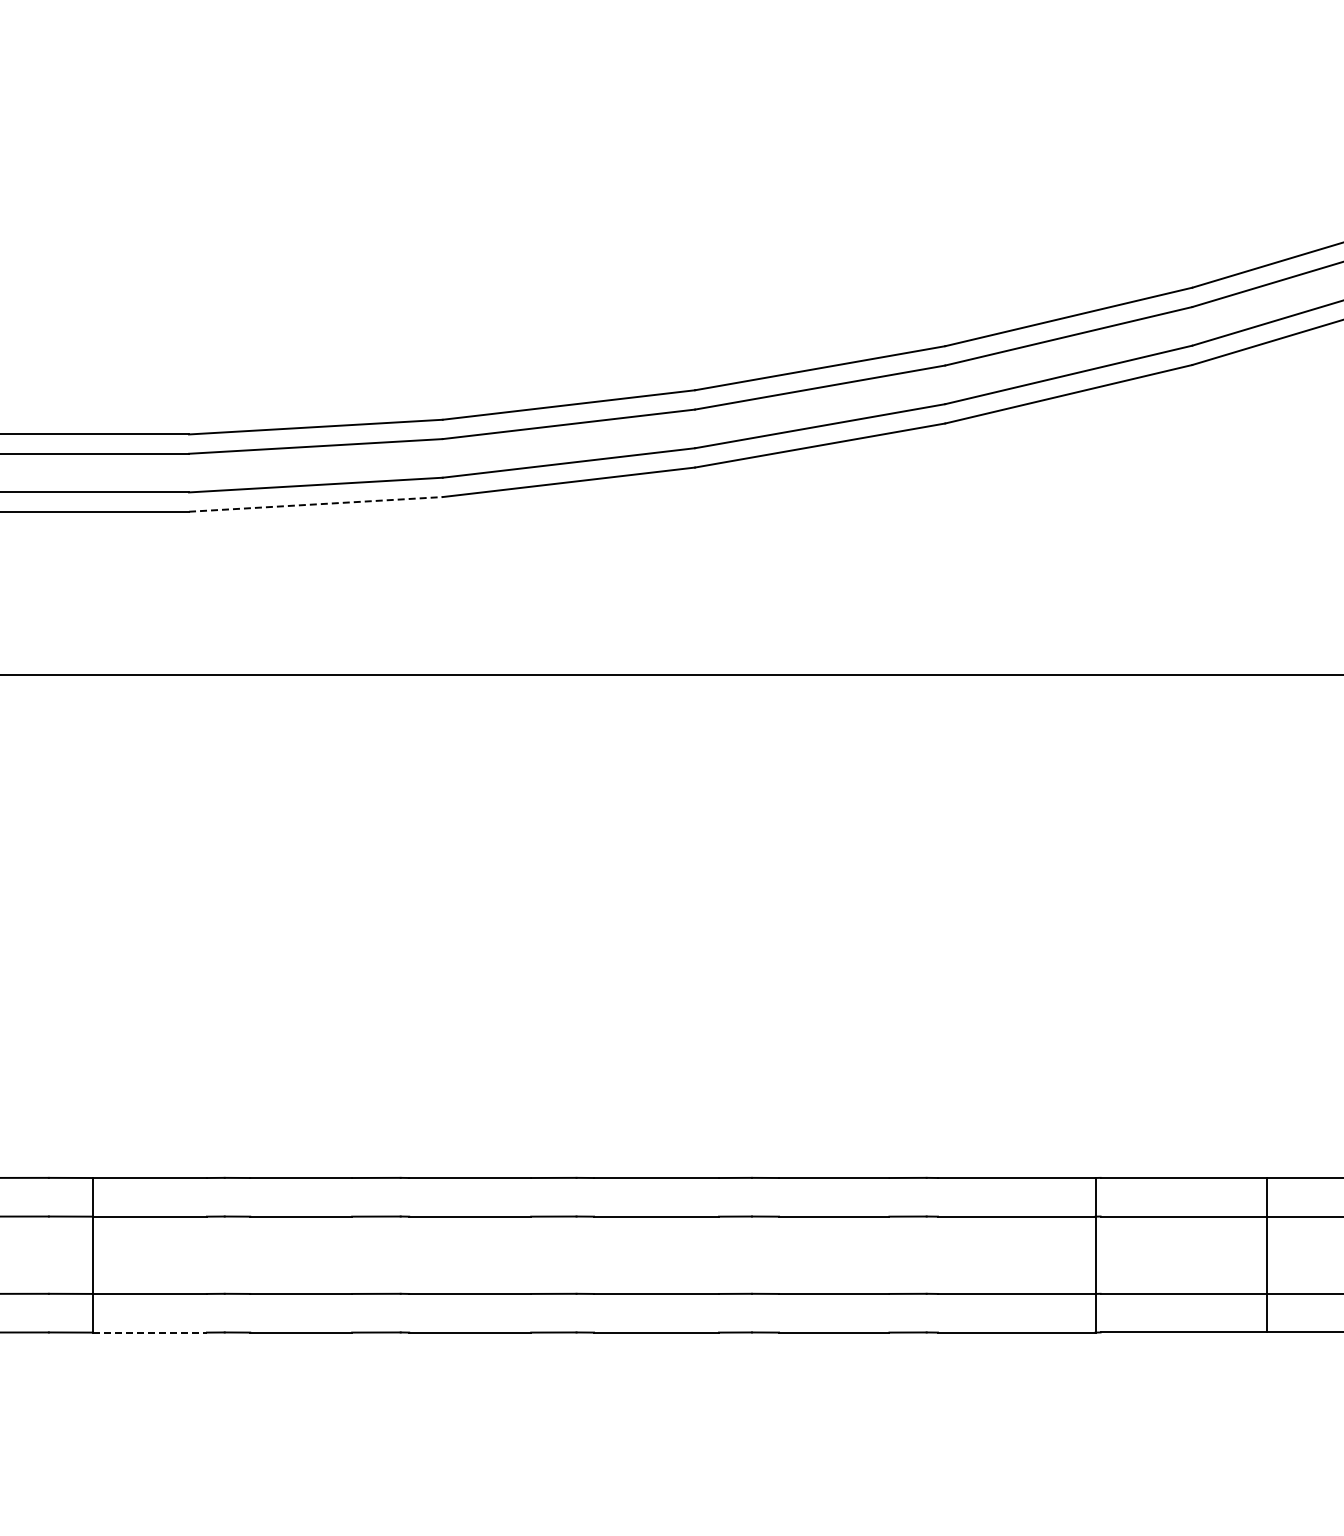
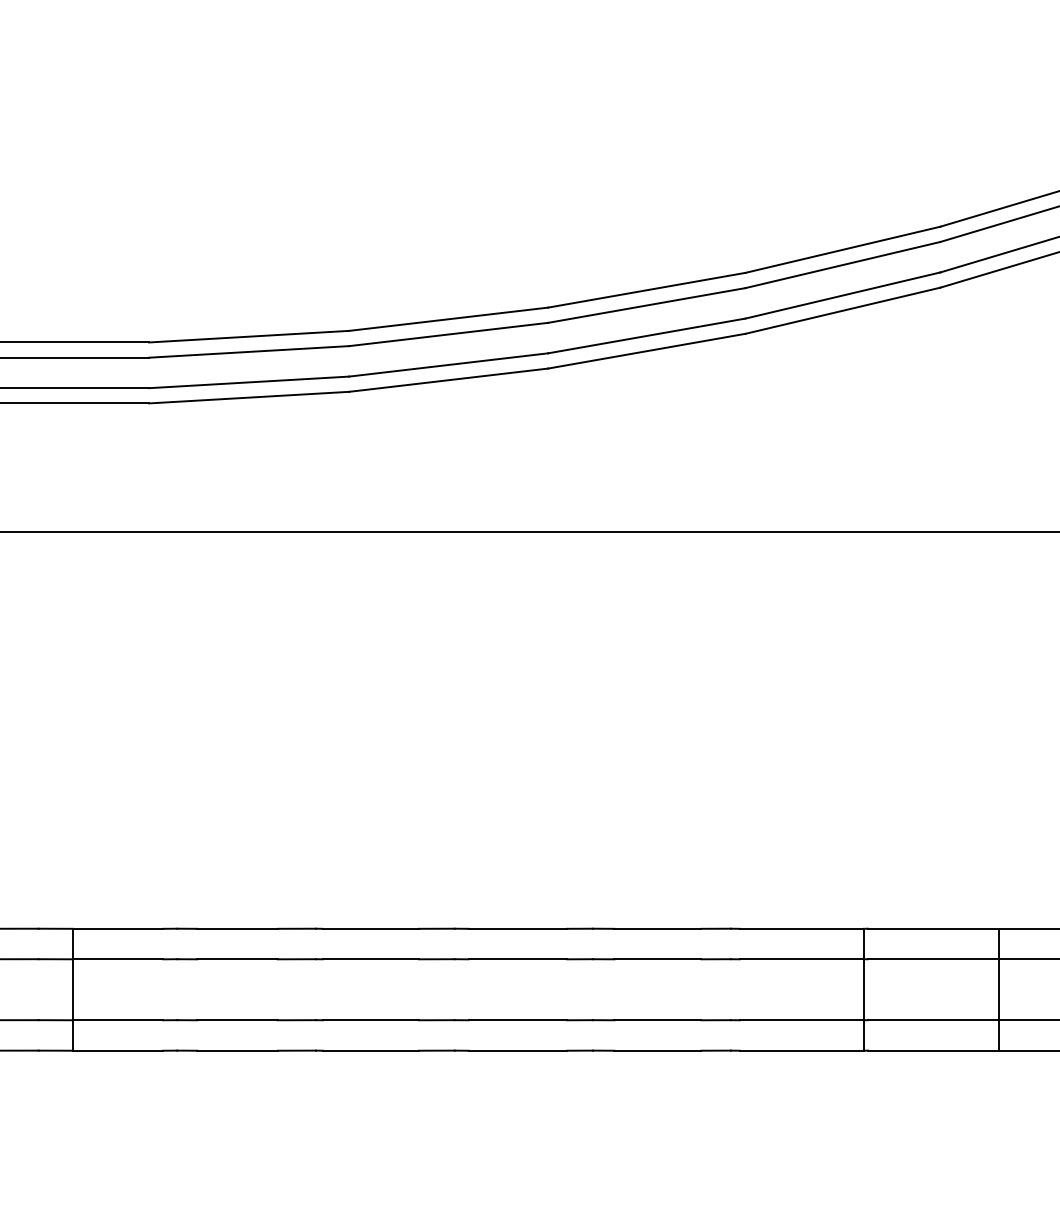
line: (316, 504) -> (249, 397), dashed -> solid
line: (150, 1332) -> (118, 1050), dashed -> solid

